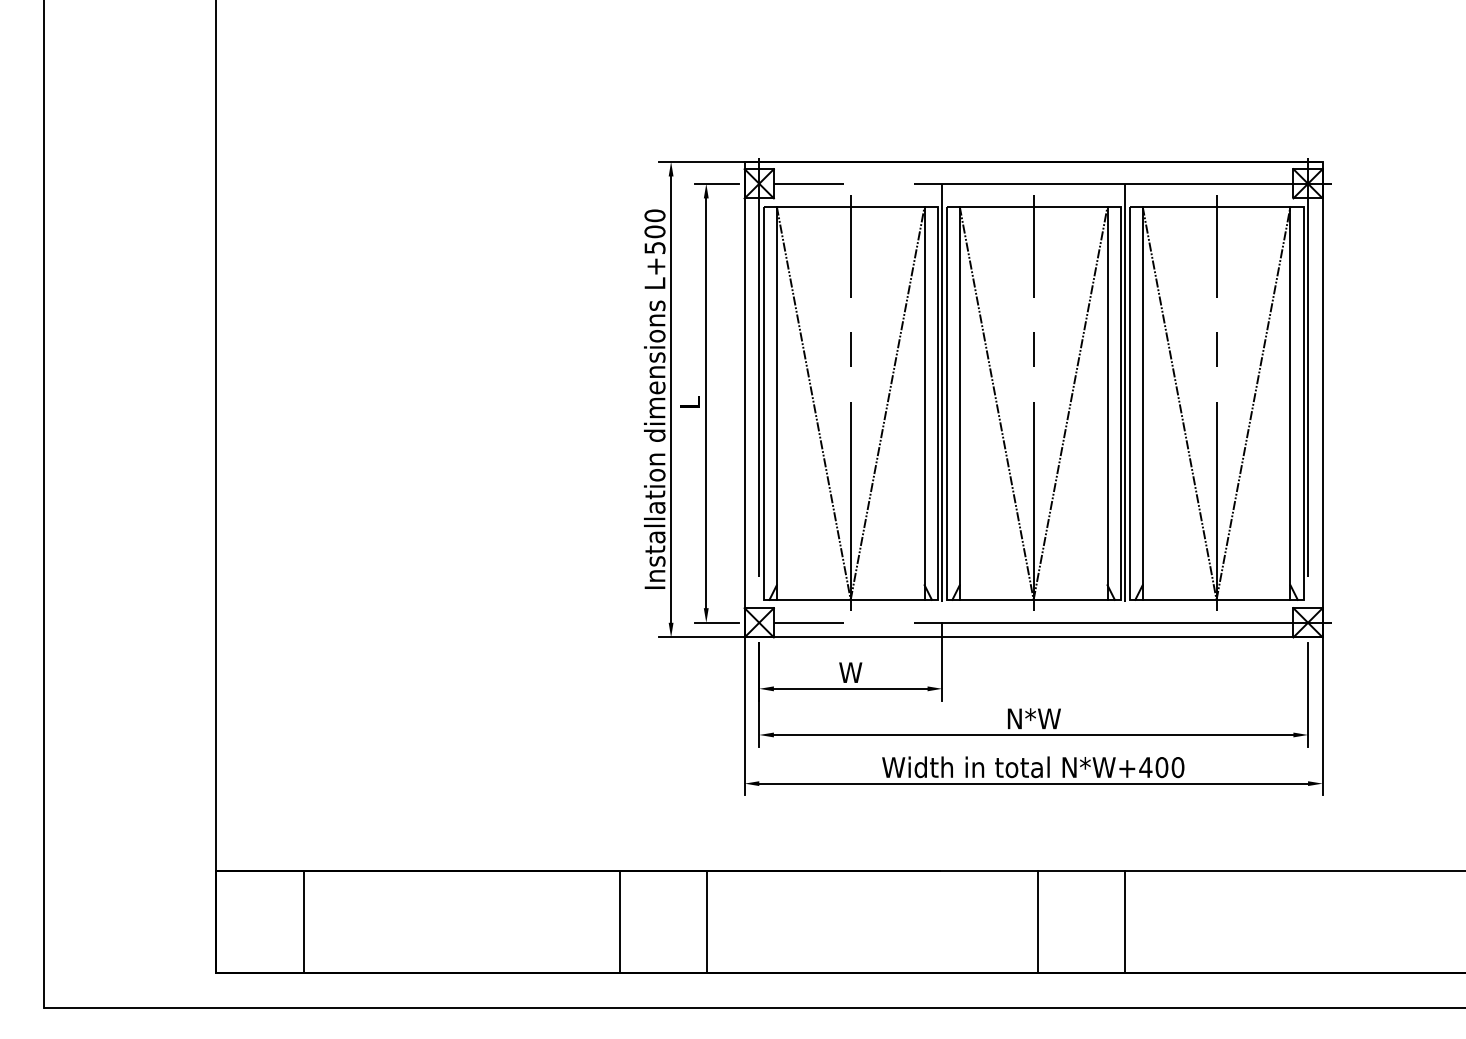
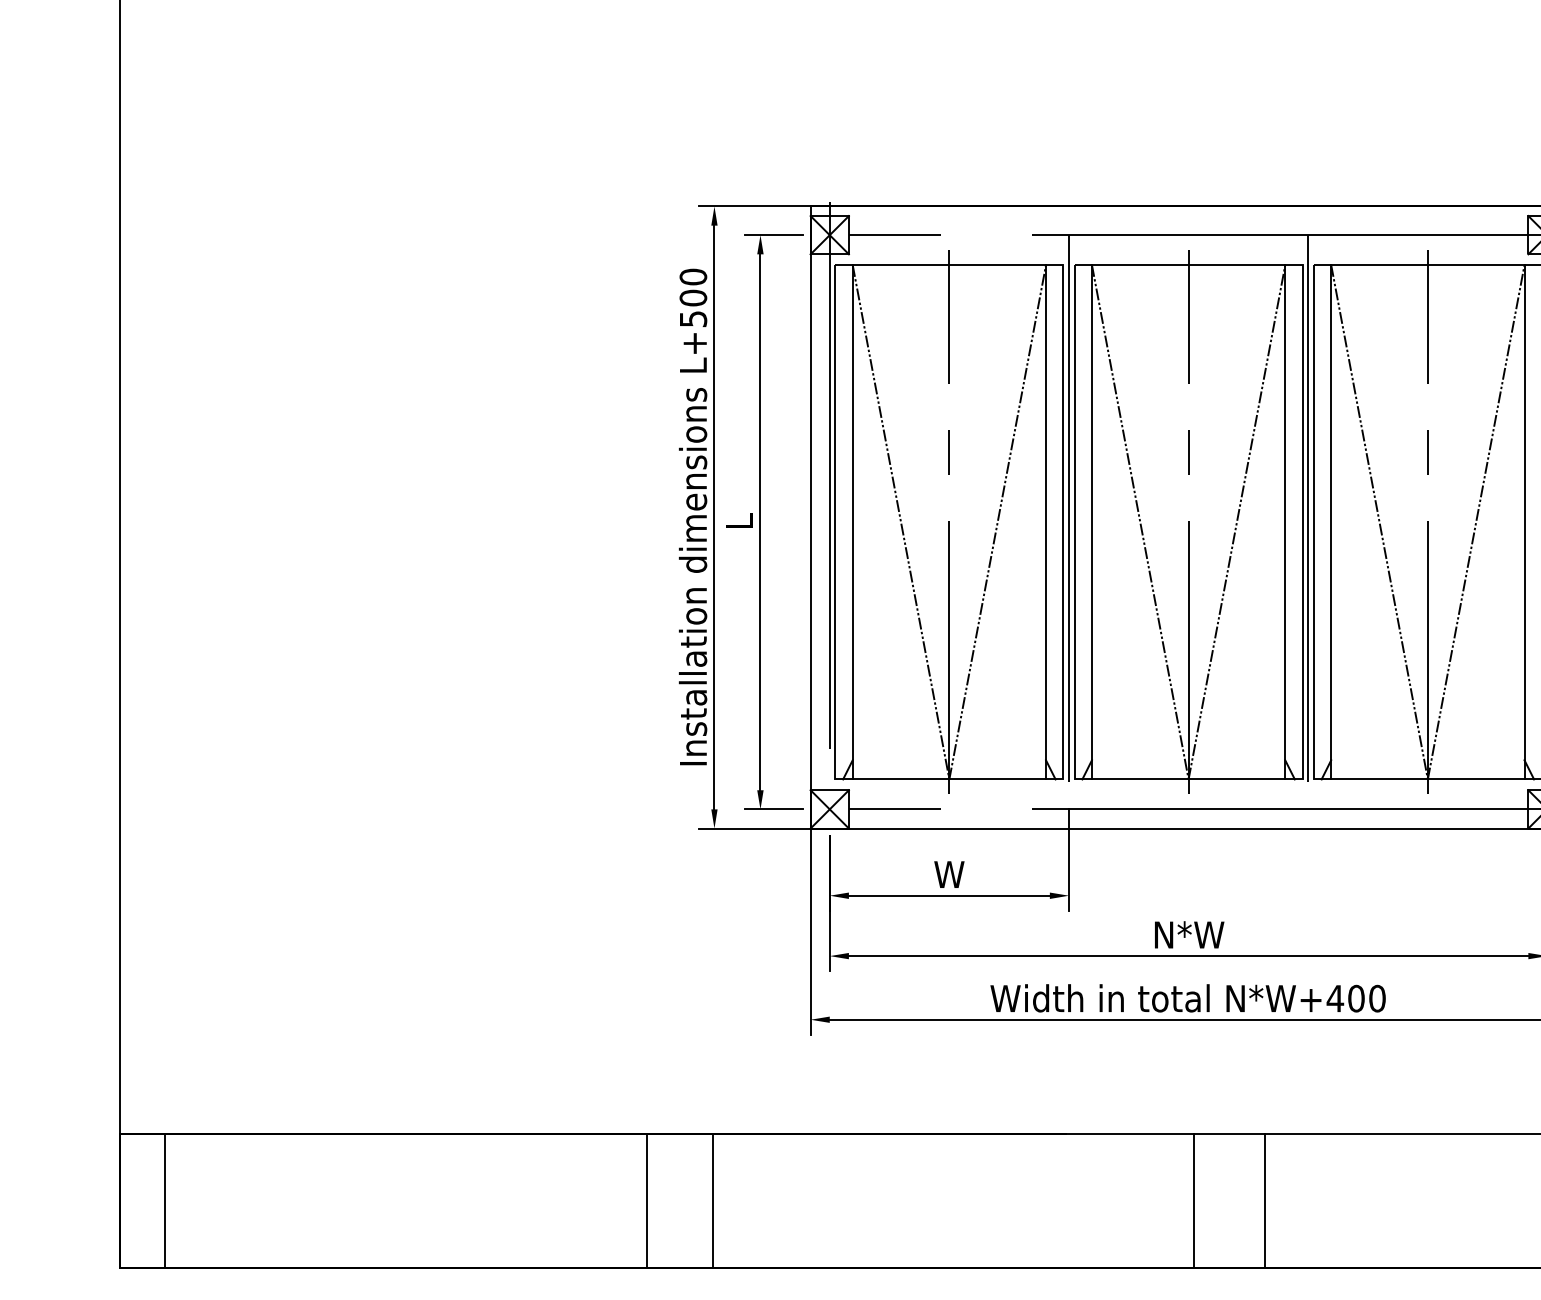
line: (303, 922) -> (164, 1201), moved
line: (707, 922) -> (713, 1201), moved
line: (1125, 922) -> (1265, 1201), moved

